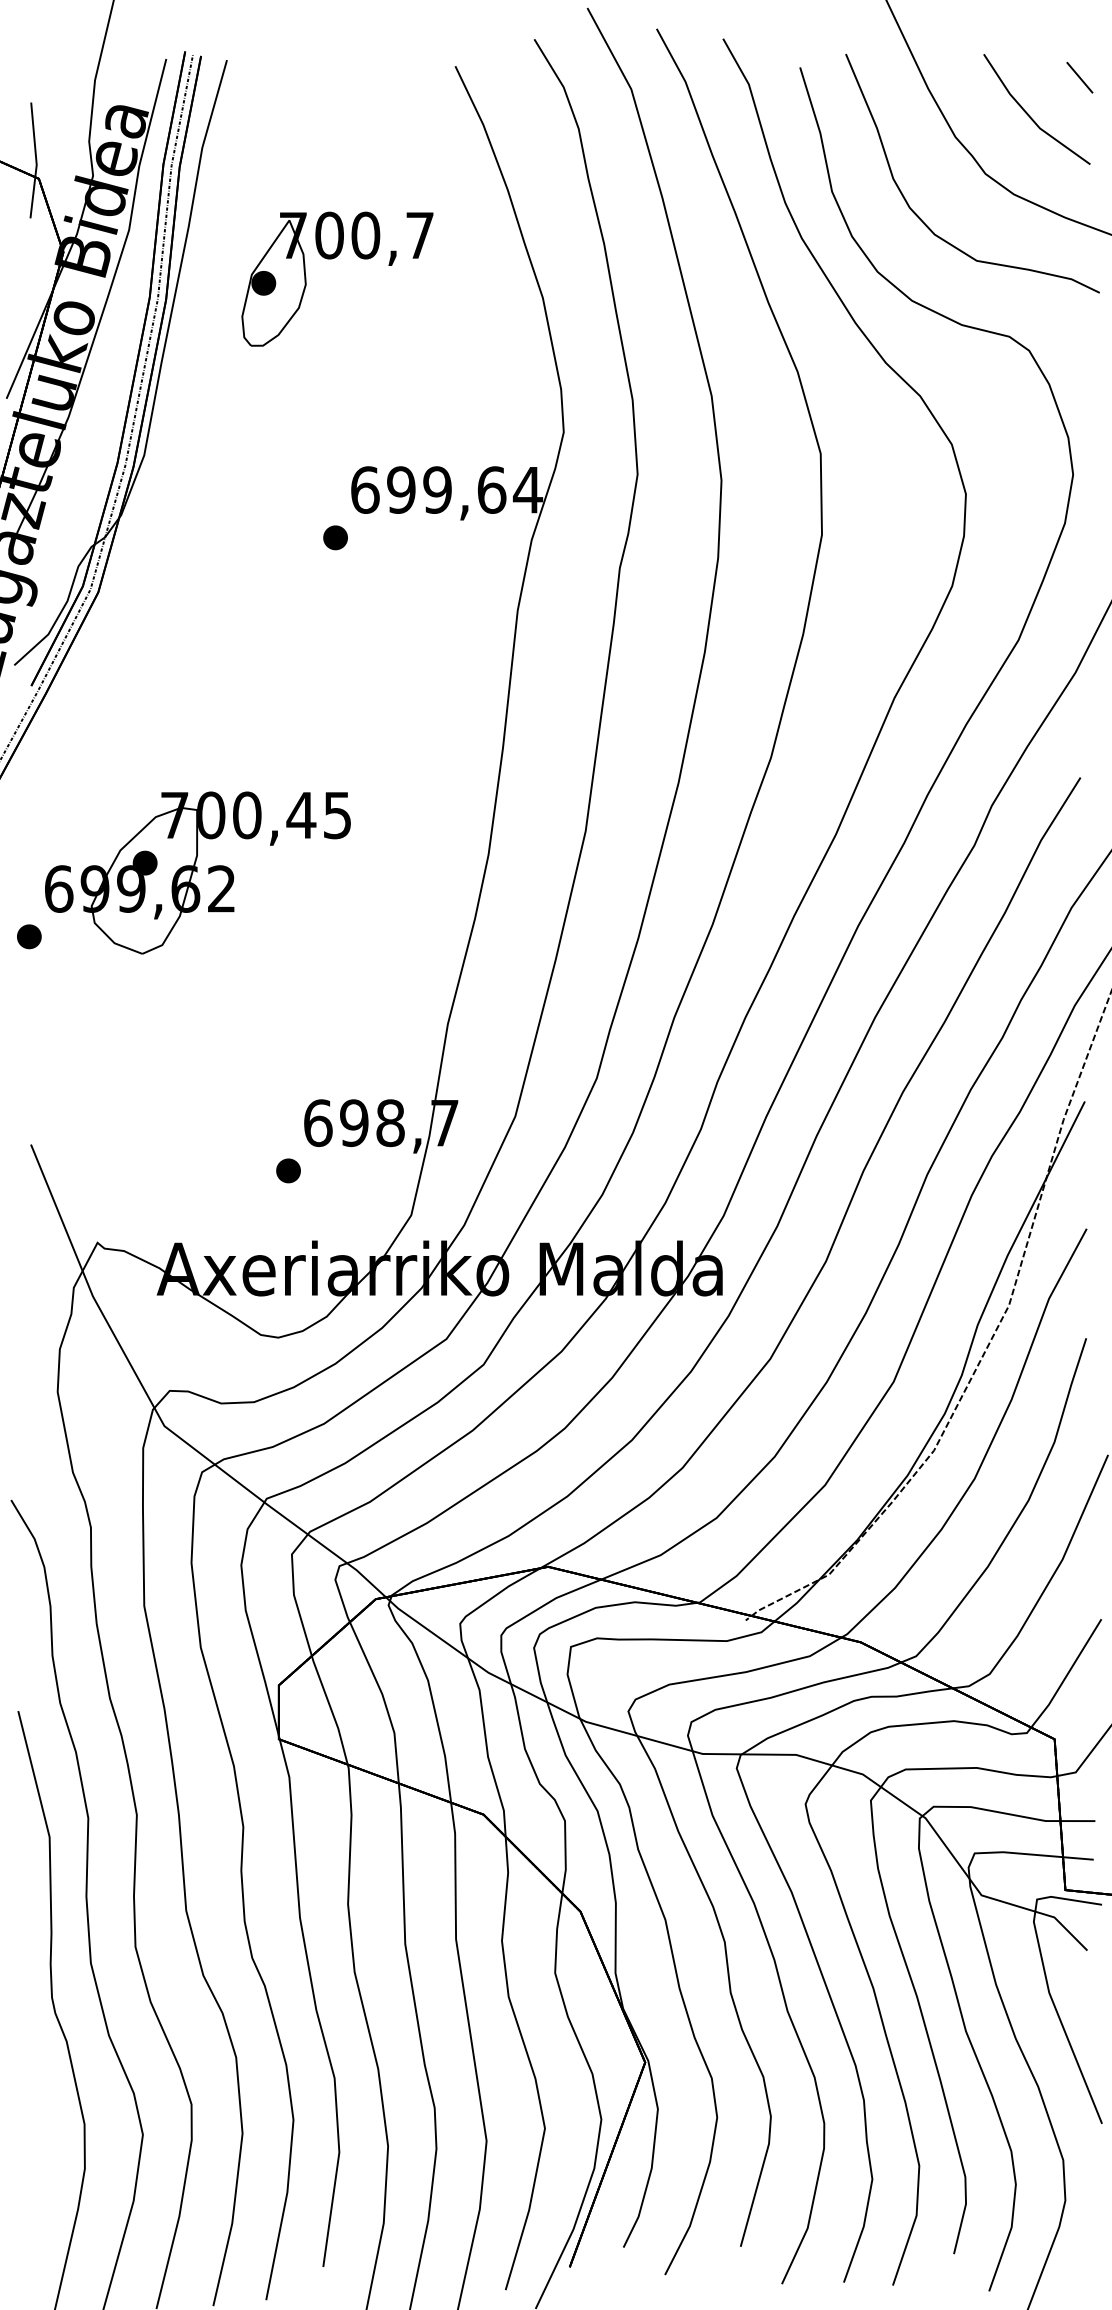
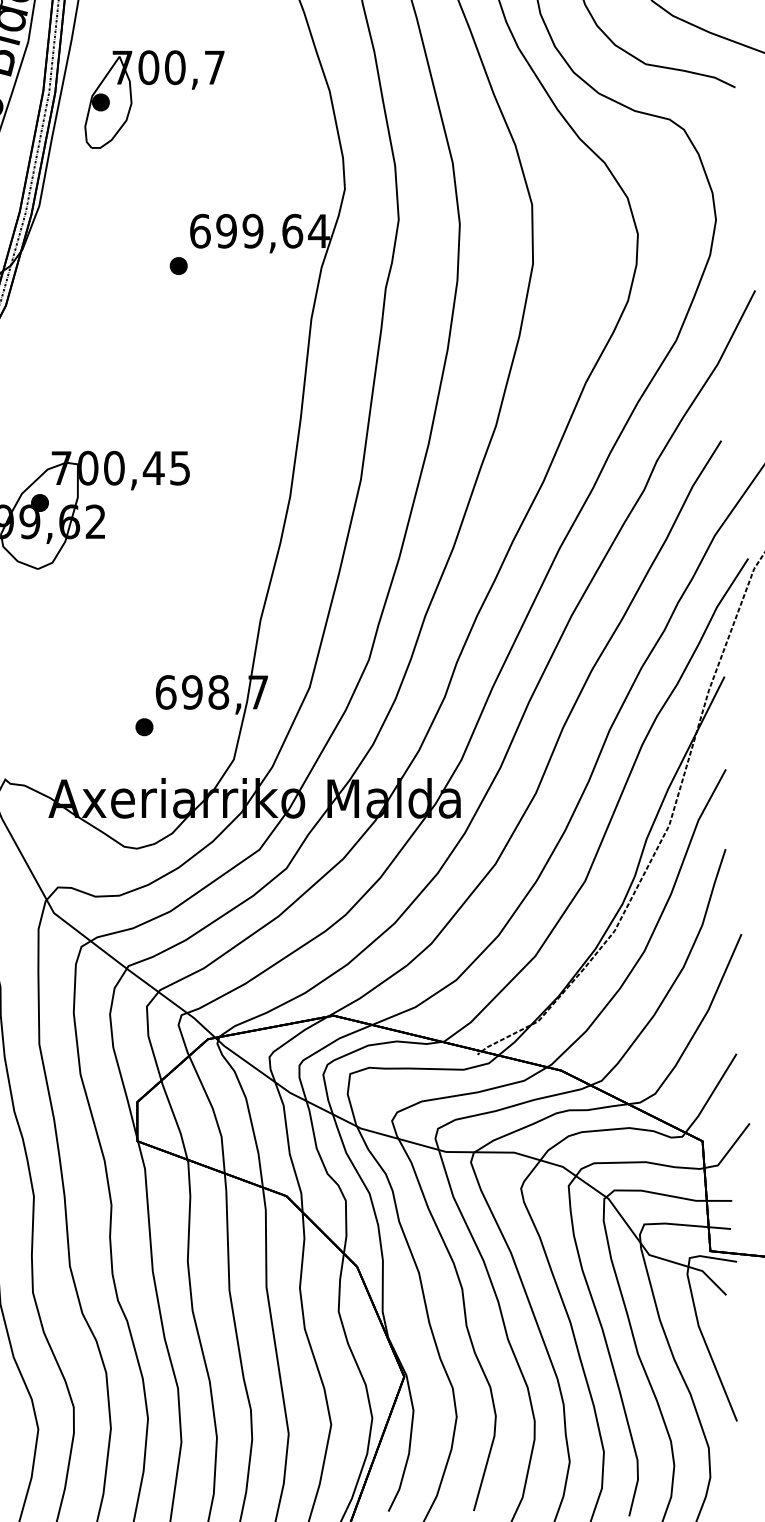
part: (332, 259) -> (150, 85), moved

